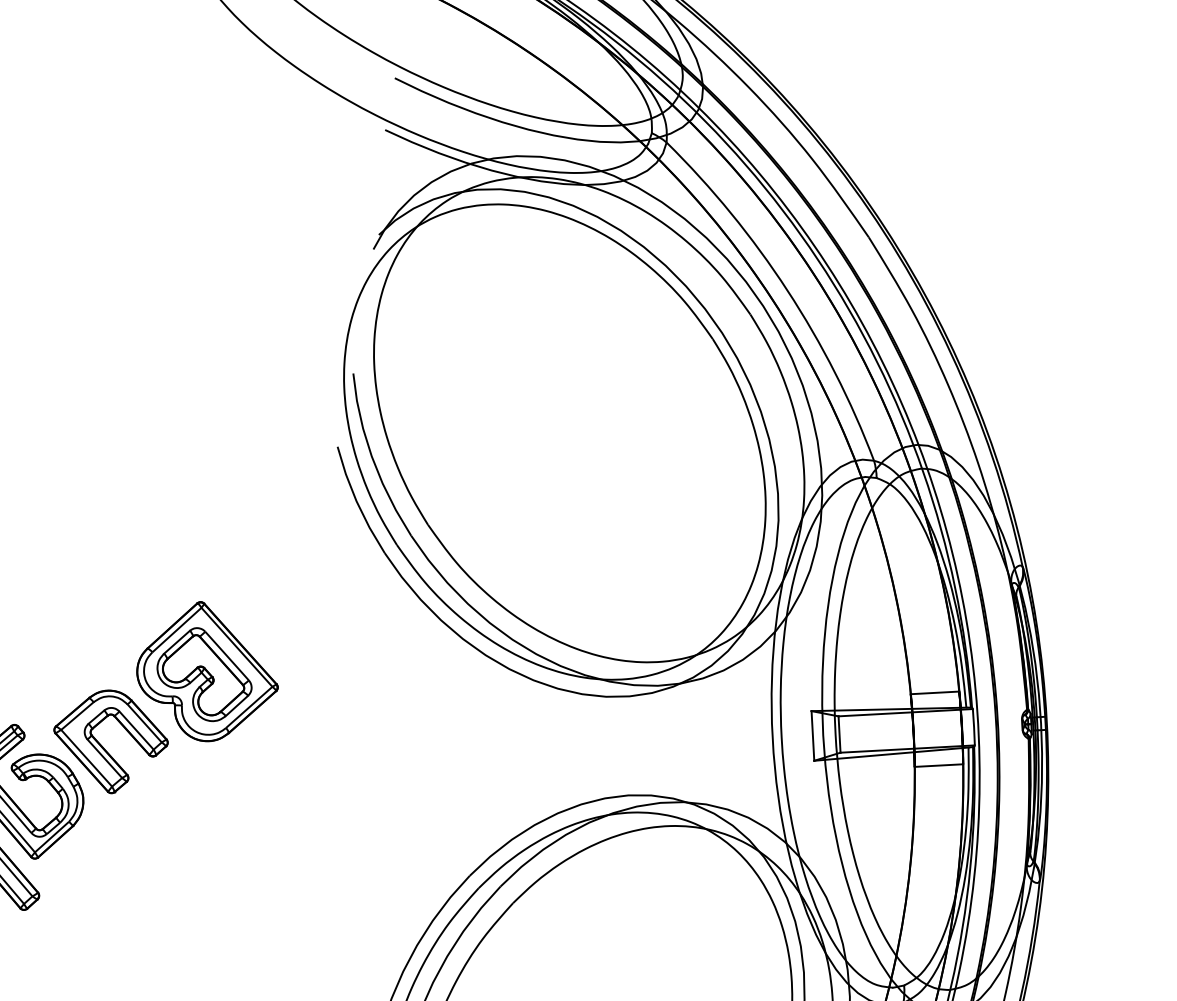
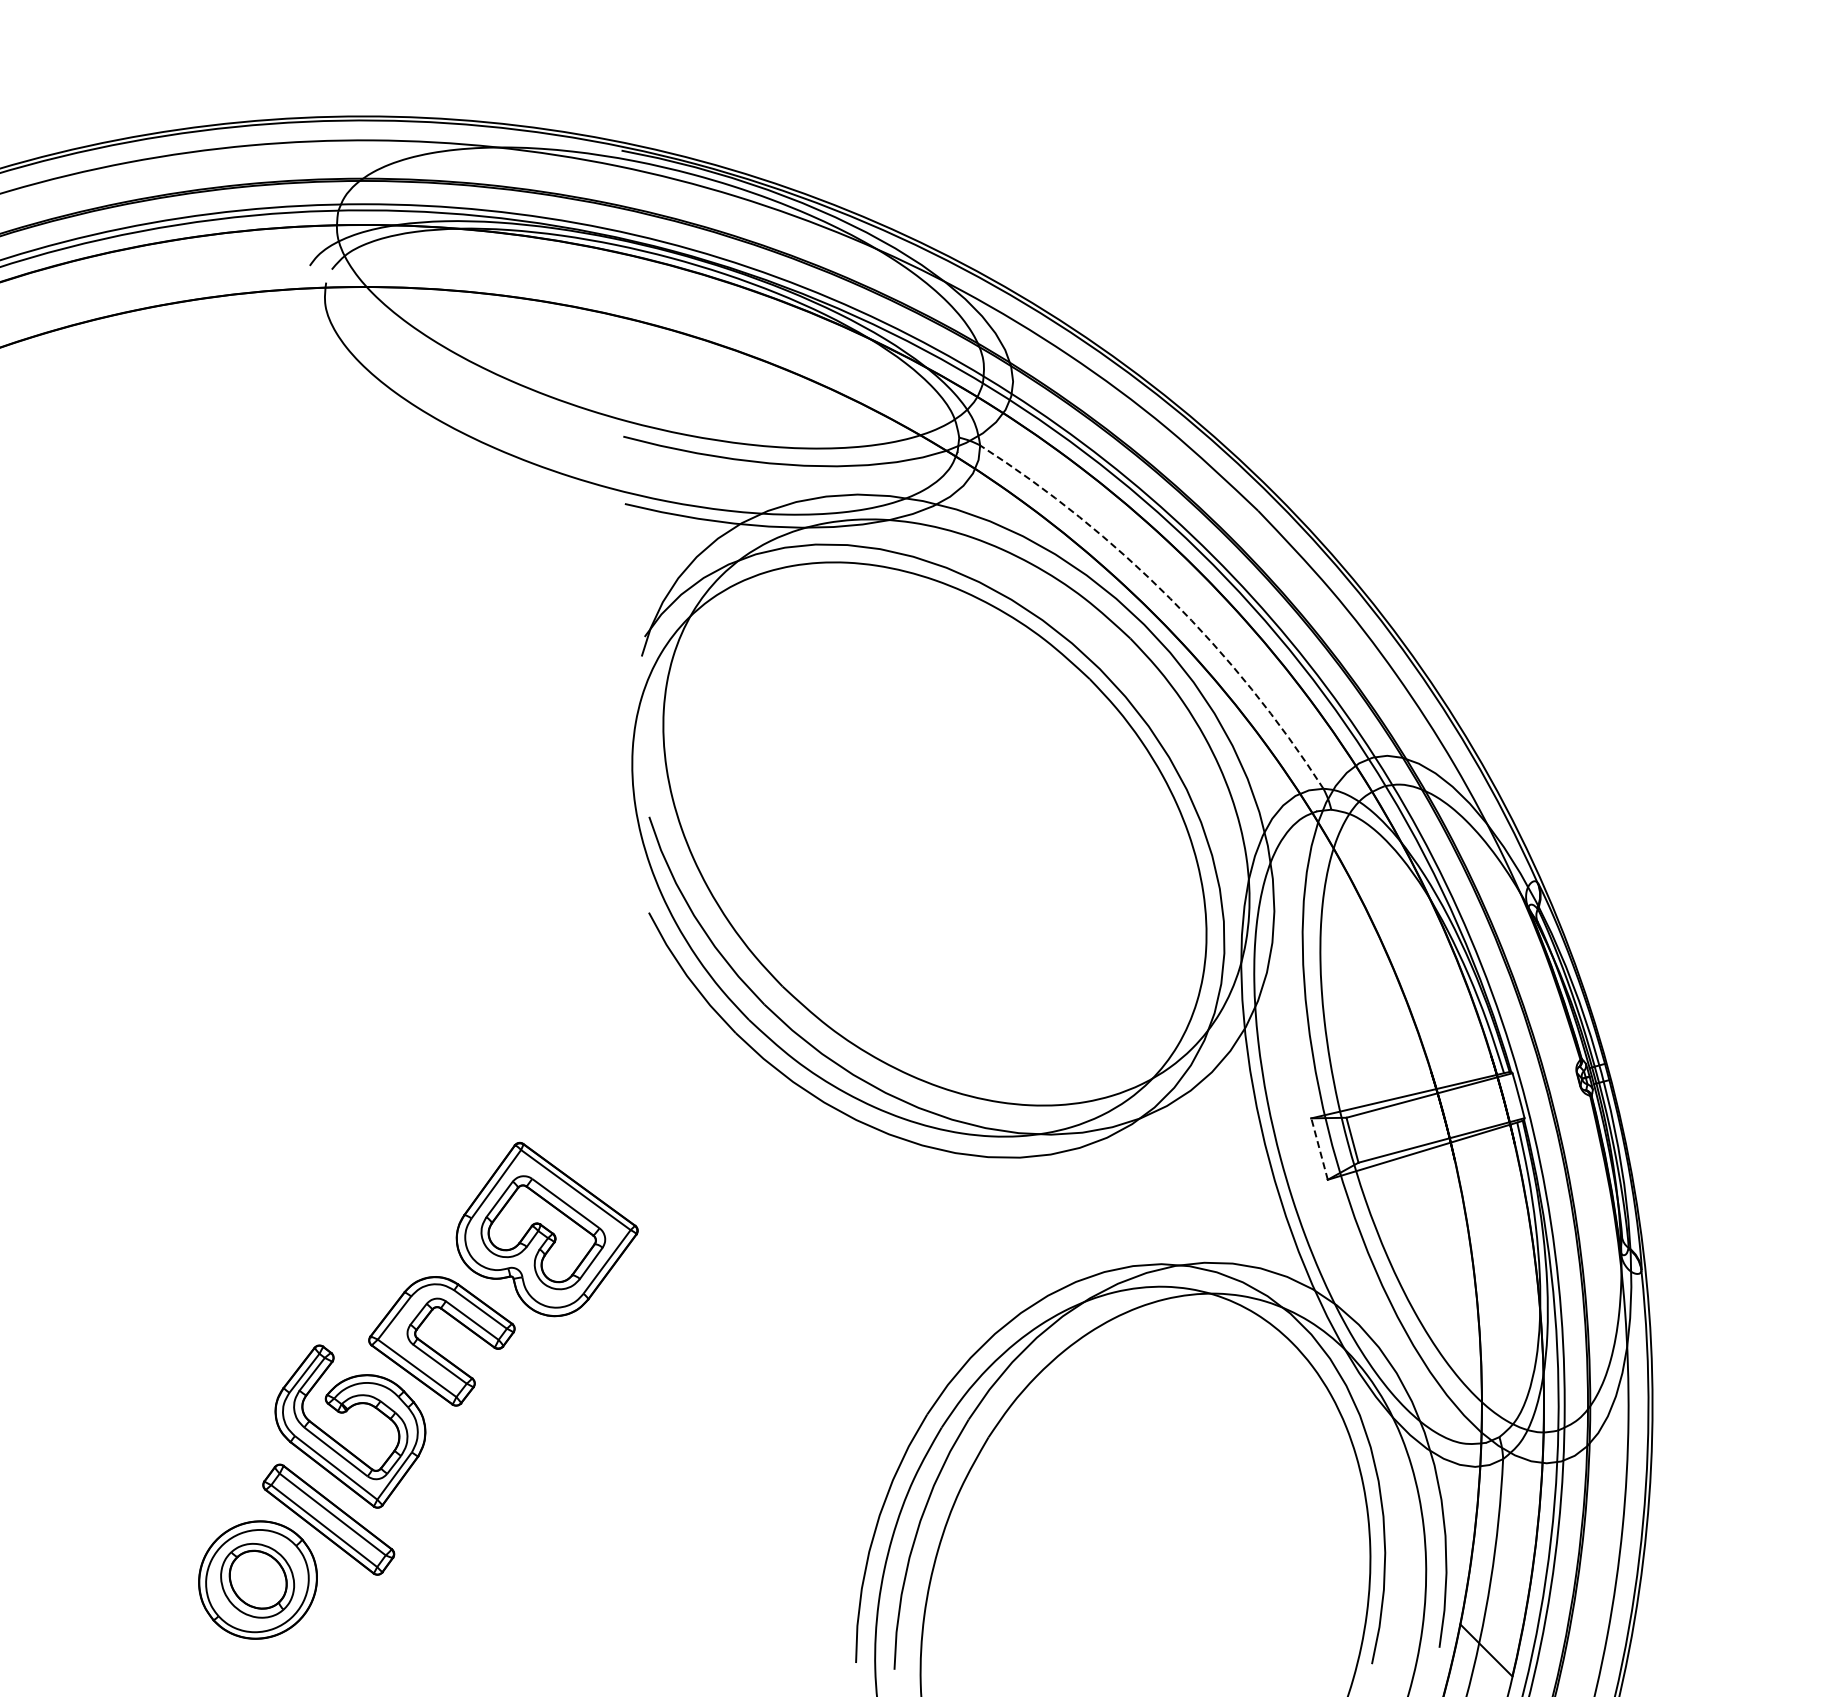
arc: (787, 290) -> (1170, 598), solid -> dashed
line: (934, 693) -> (1460, 1063), removed
line: (812, 736) -> (1319, 1149), solid -> dashed
line: (938, 765) -> (1484, 1152), removed

